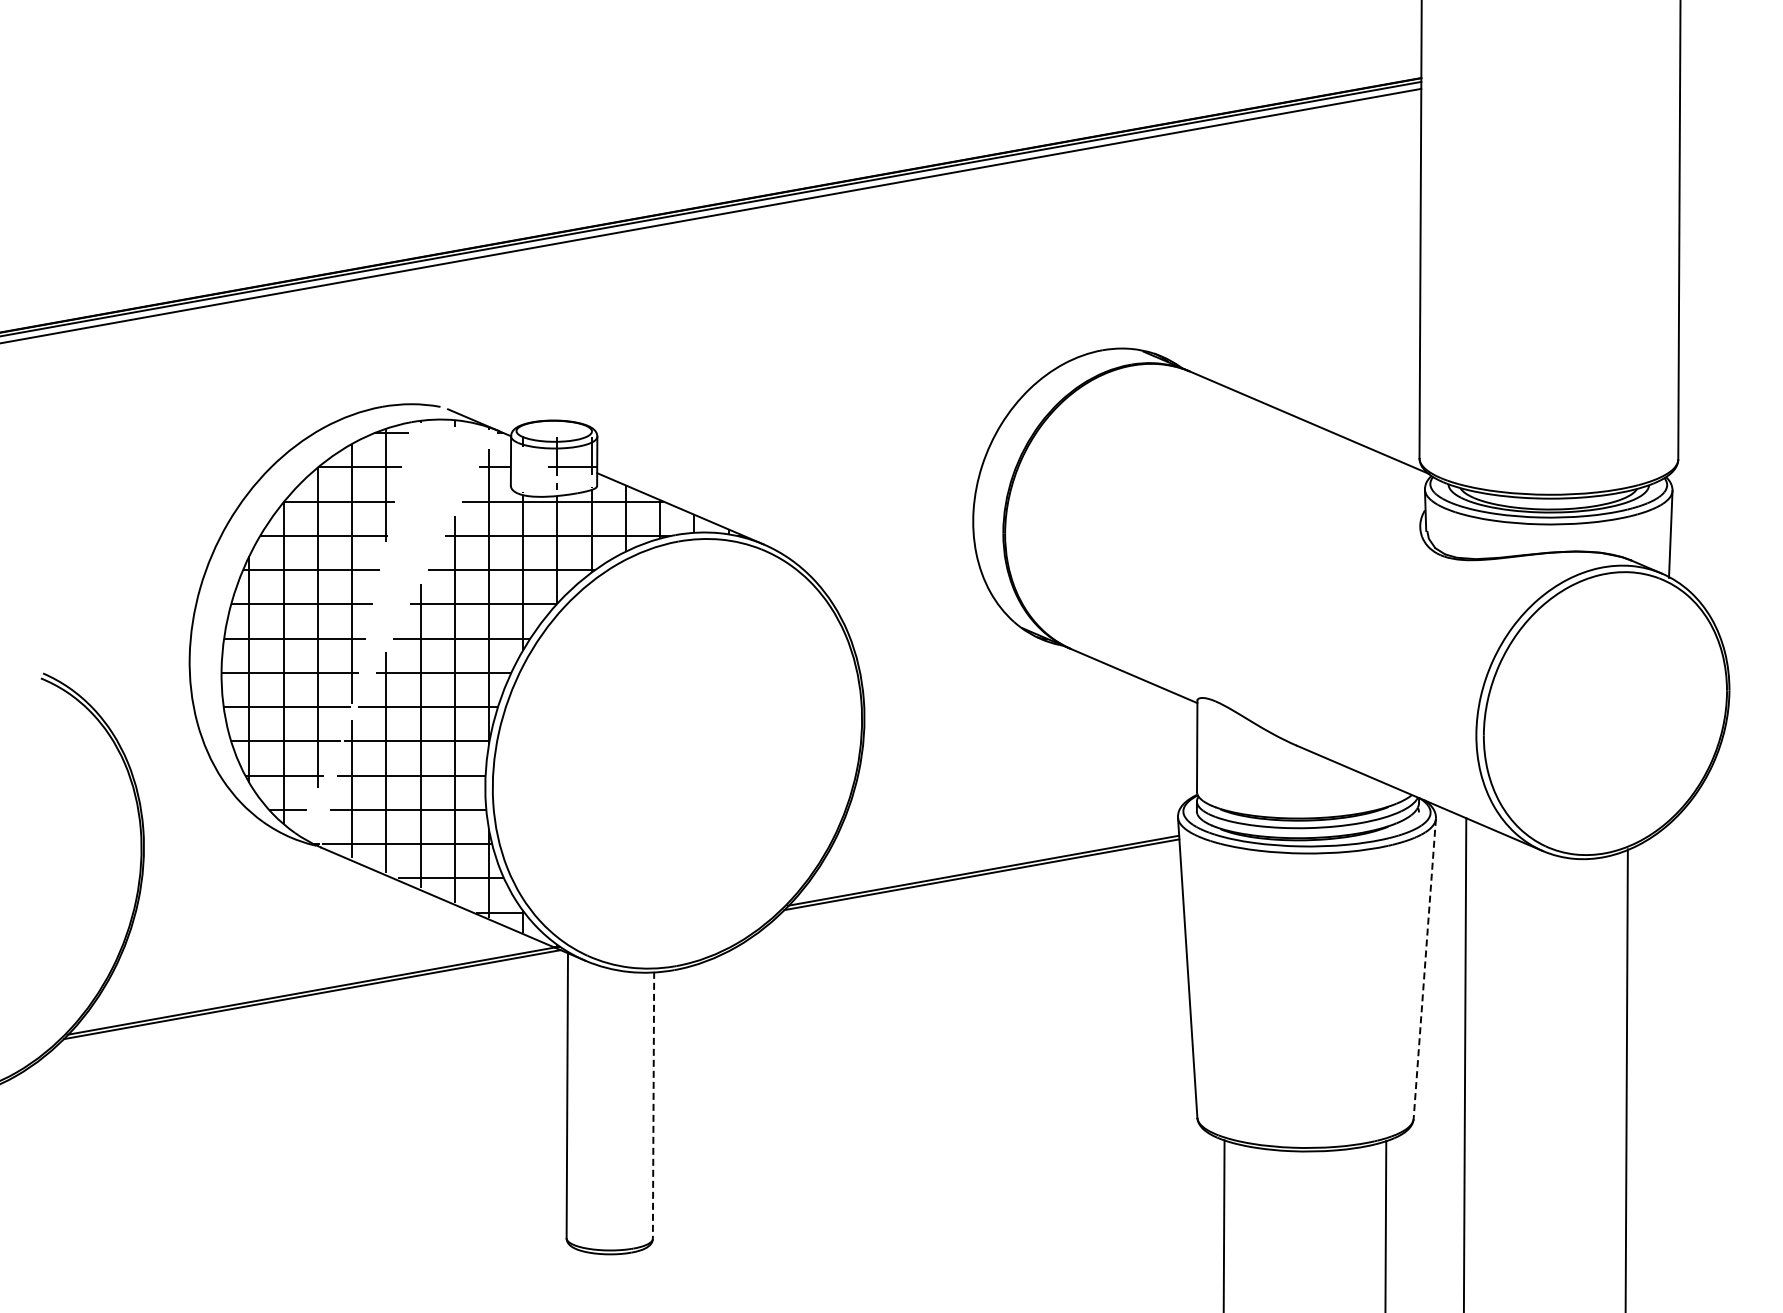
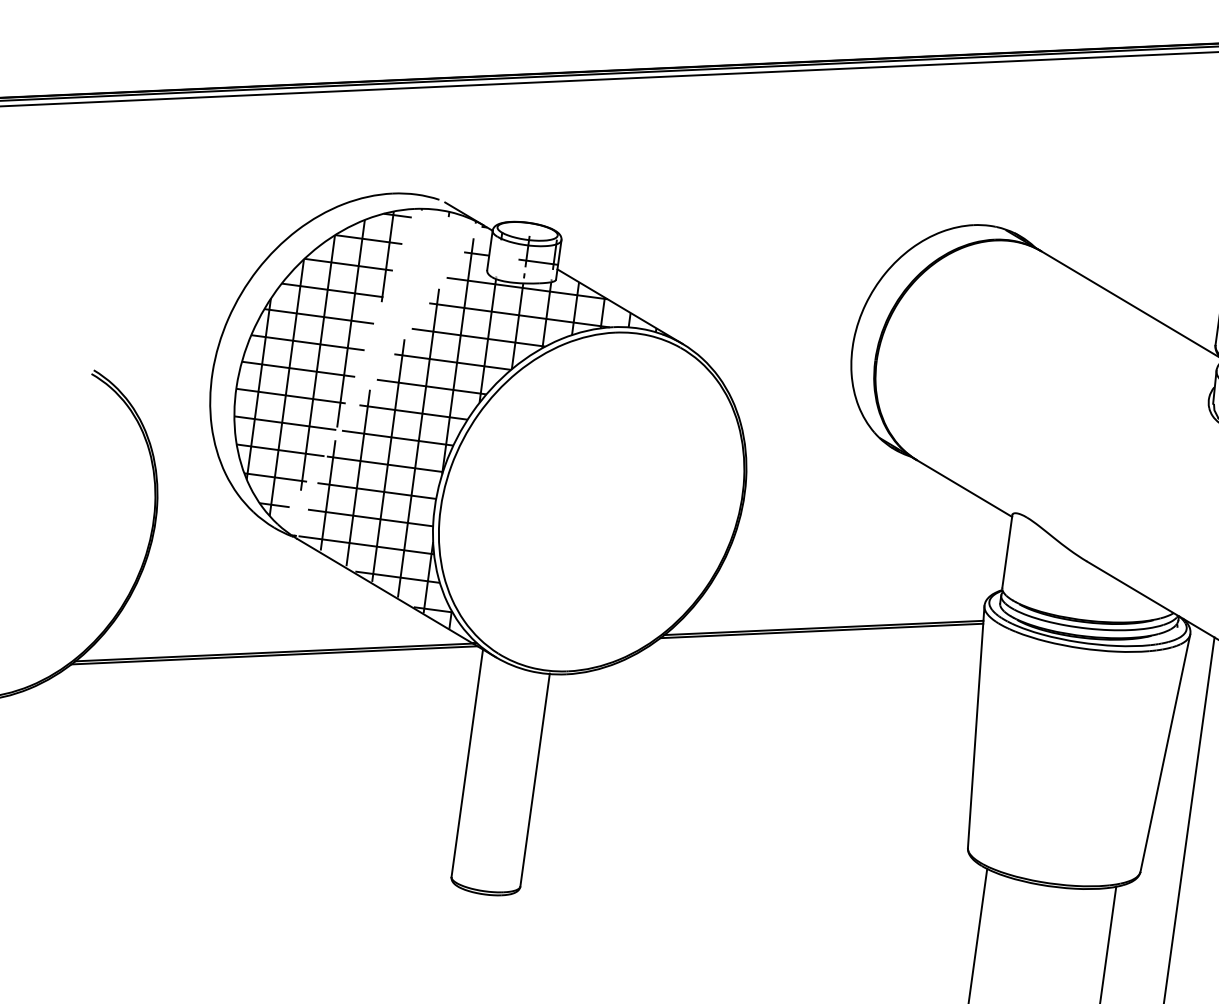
line: (1424, 969) -> (1165, 753), dashed -> solid
line: (653, 1105) -> (535, 780), dashed -> solid

